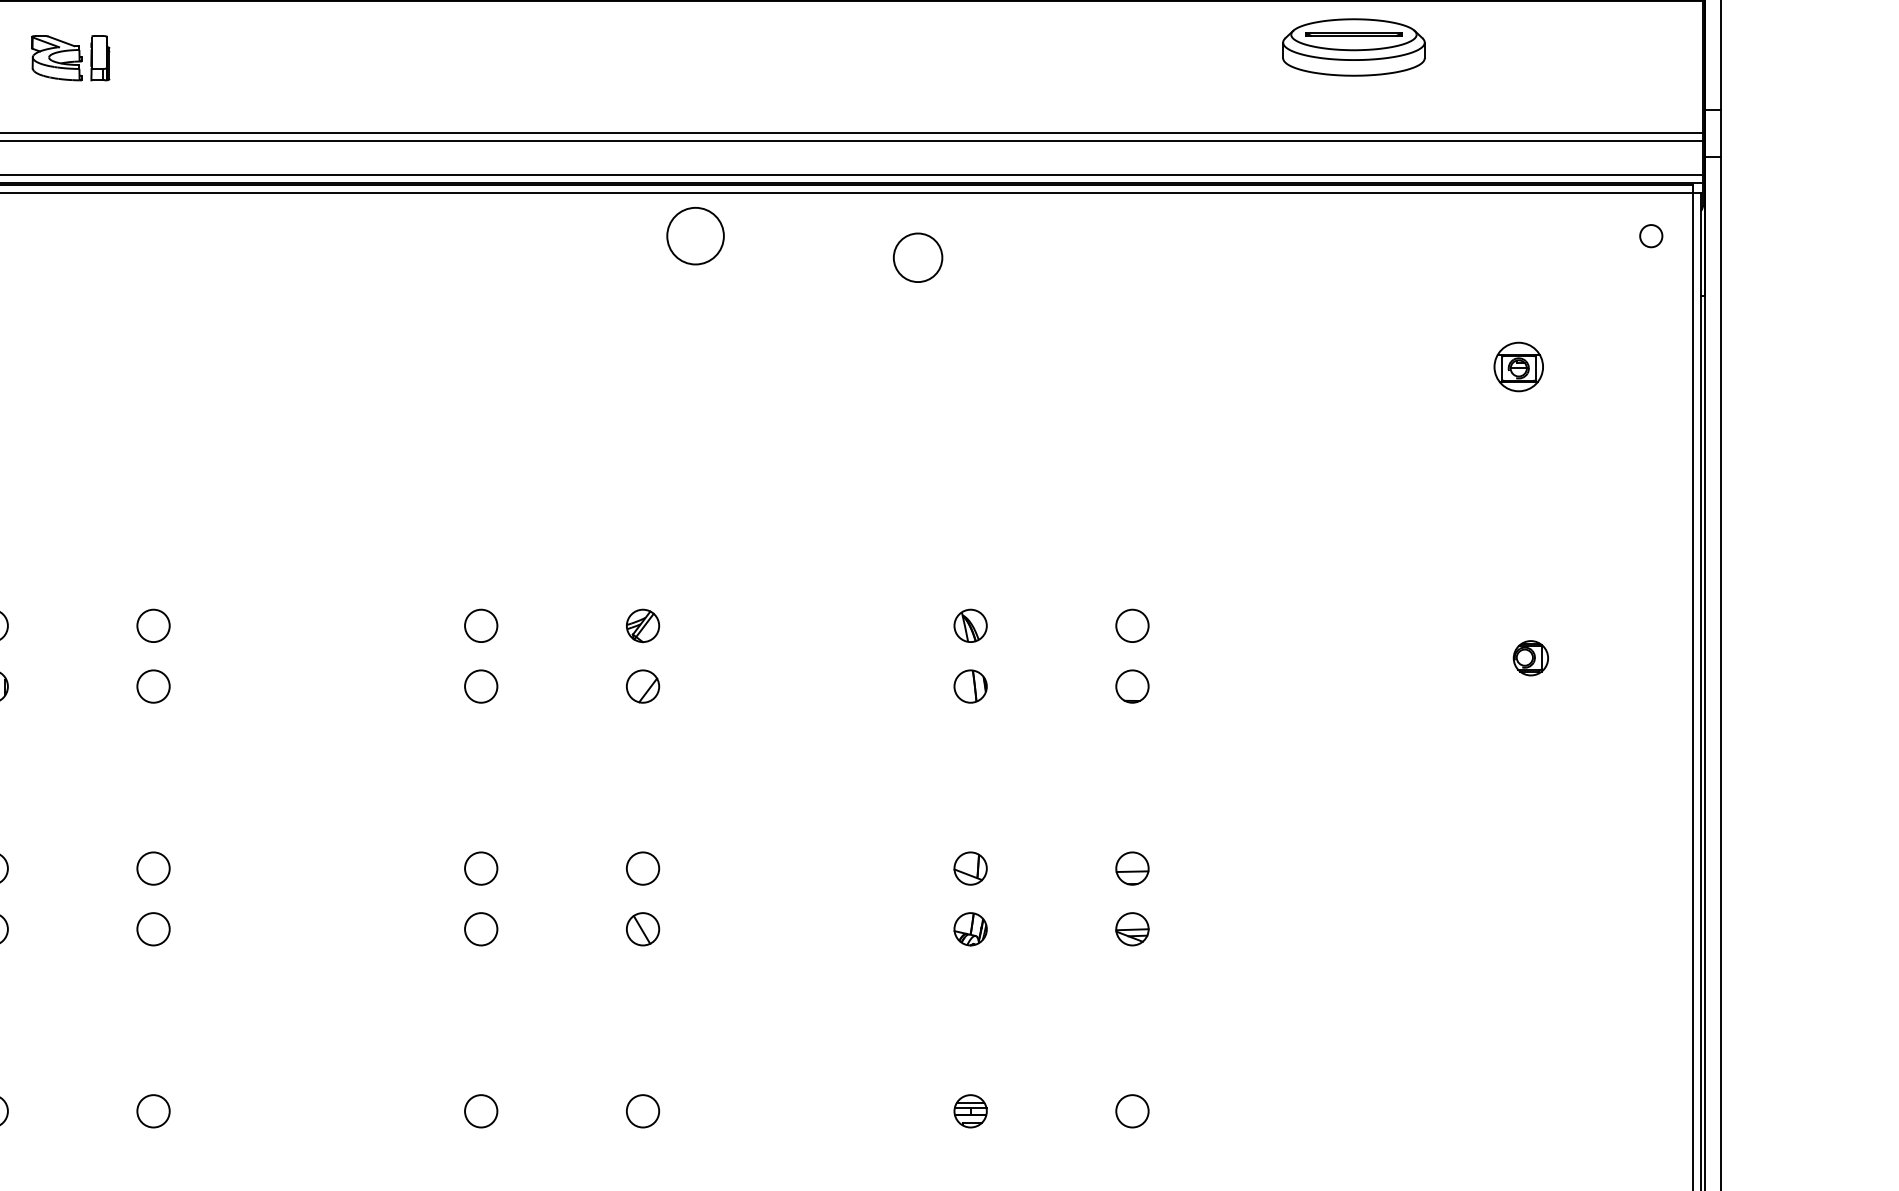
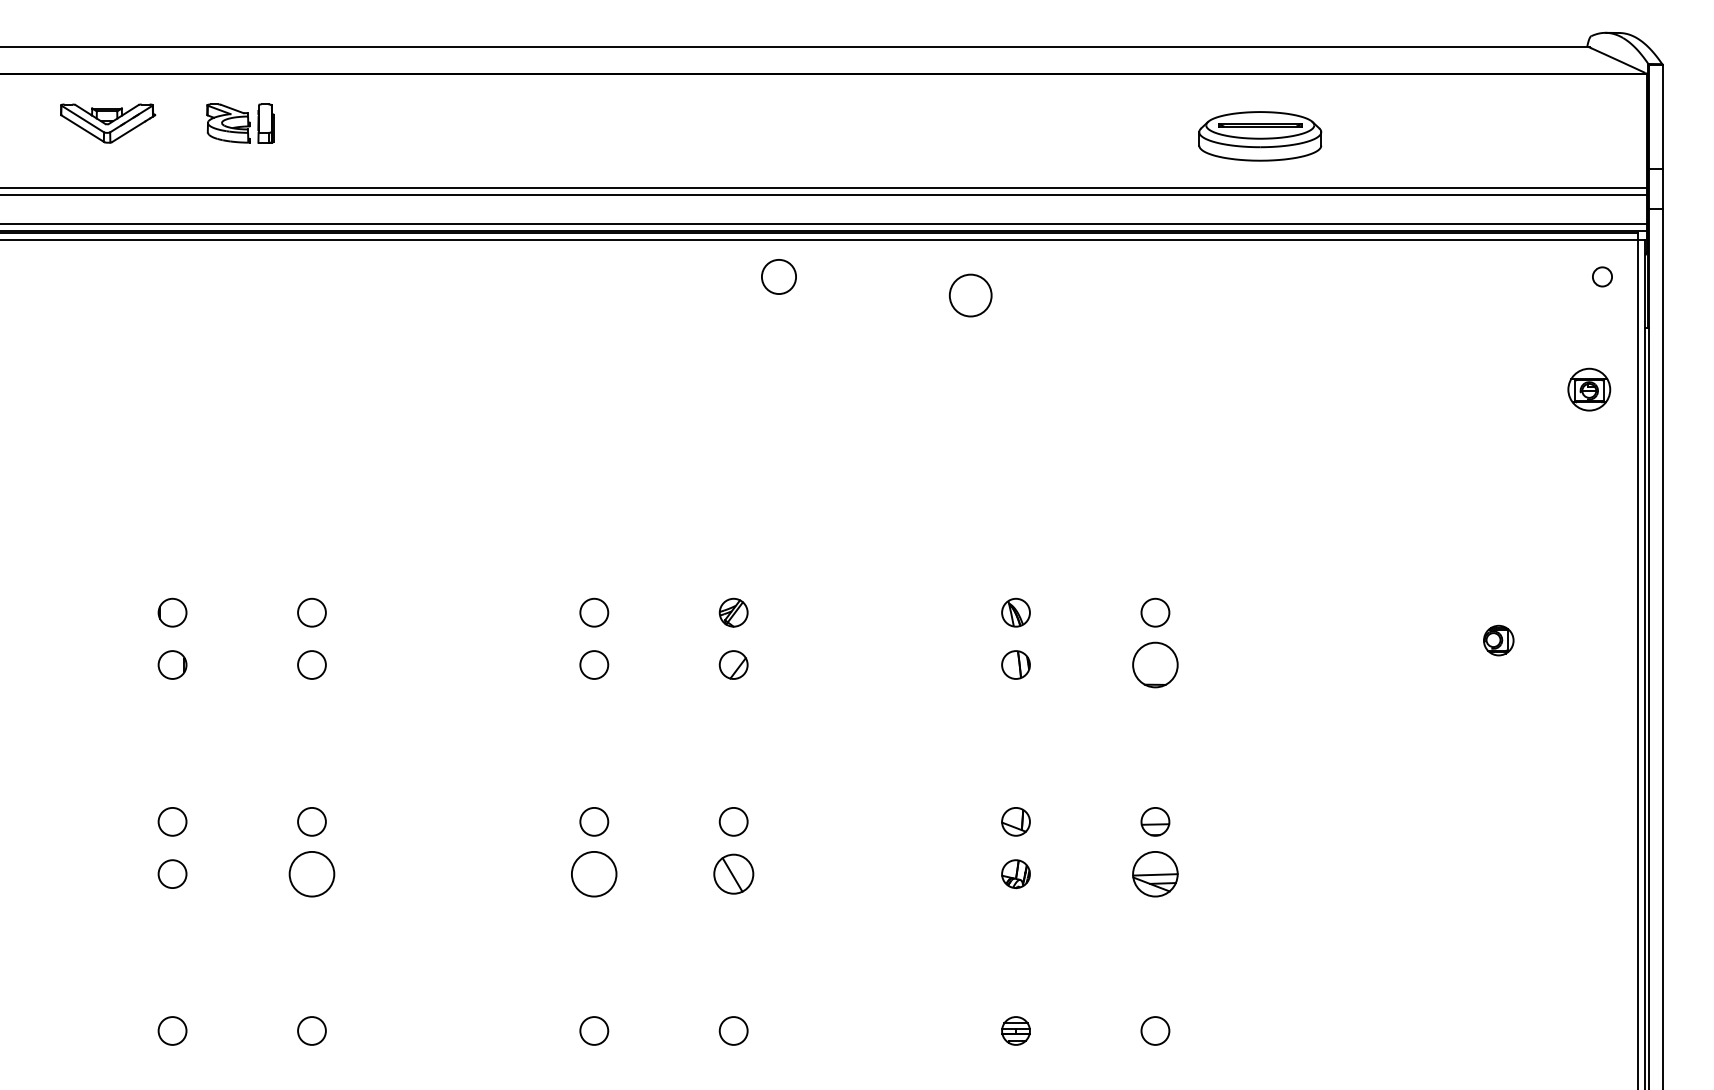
part: (1354, 47) -> (1260, 136), moved
part: (694, 235) -> (778, 276), size x0.7
part: (1519, 366) -> (1589, 389), moved
part: (1132, 685) -> (1155, 664), size x1.6
part: (152, 928) -> (311, 873), size x1.6
part: (481, 928) -> (594, 873), size x1.6
part: (642, 928) -> (733, 873), size x1.4
part: (1132, 928) -> (1155, 873), size x1.6

